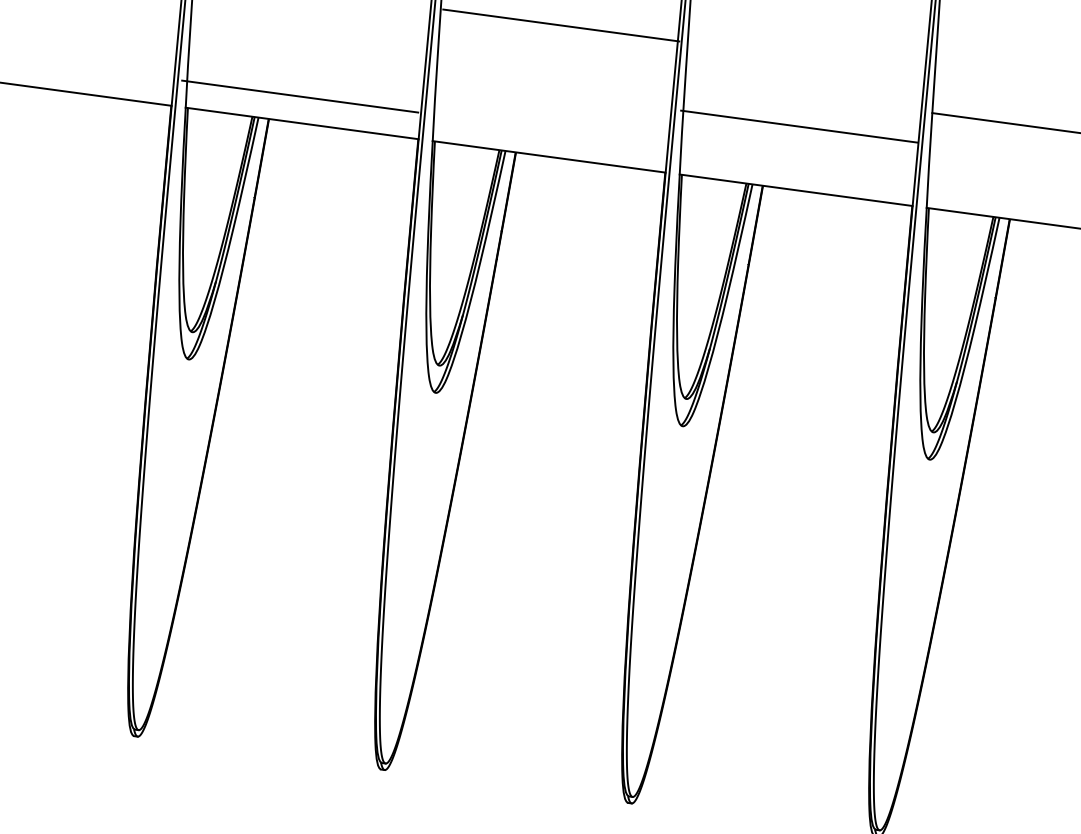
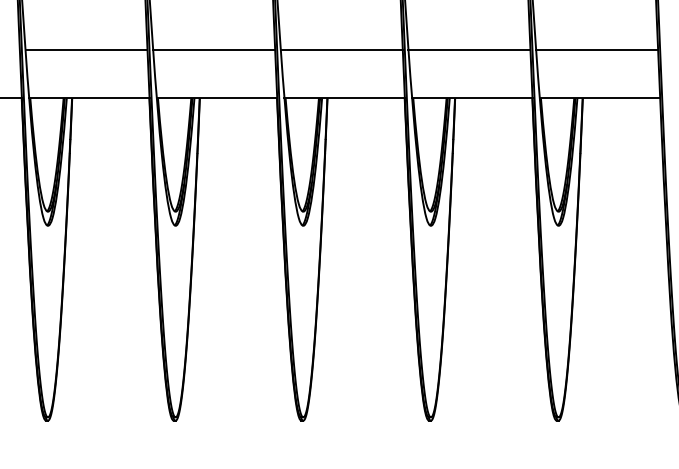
line: (562, 25) -> (214, 49), moved
line: (300, 96) -> (86, 49), moved
line: (798, 126) -> (341, 49), moved

